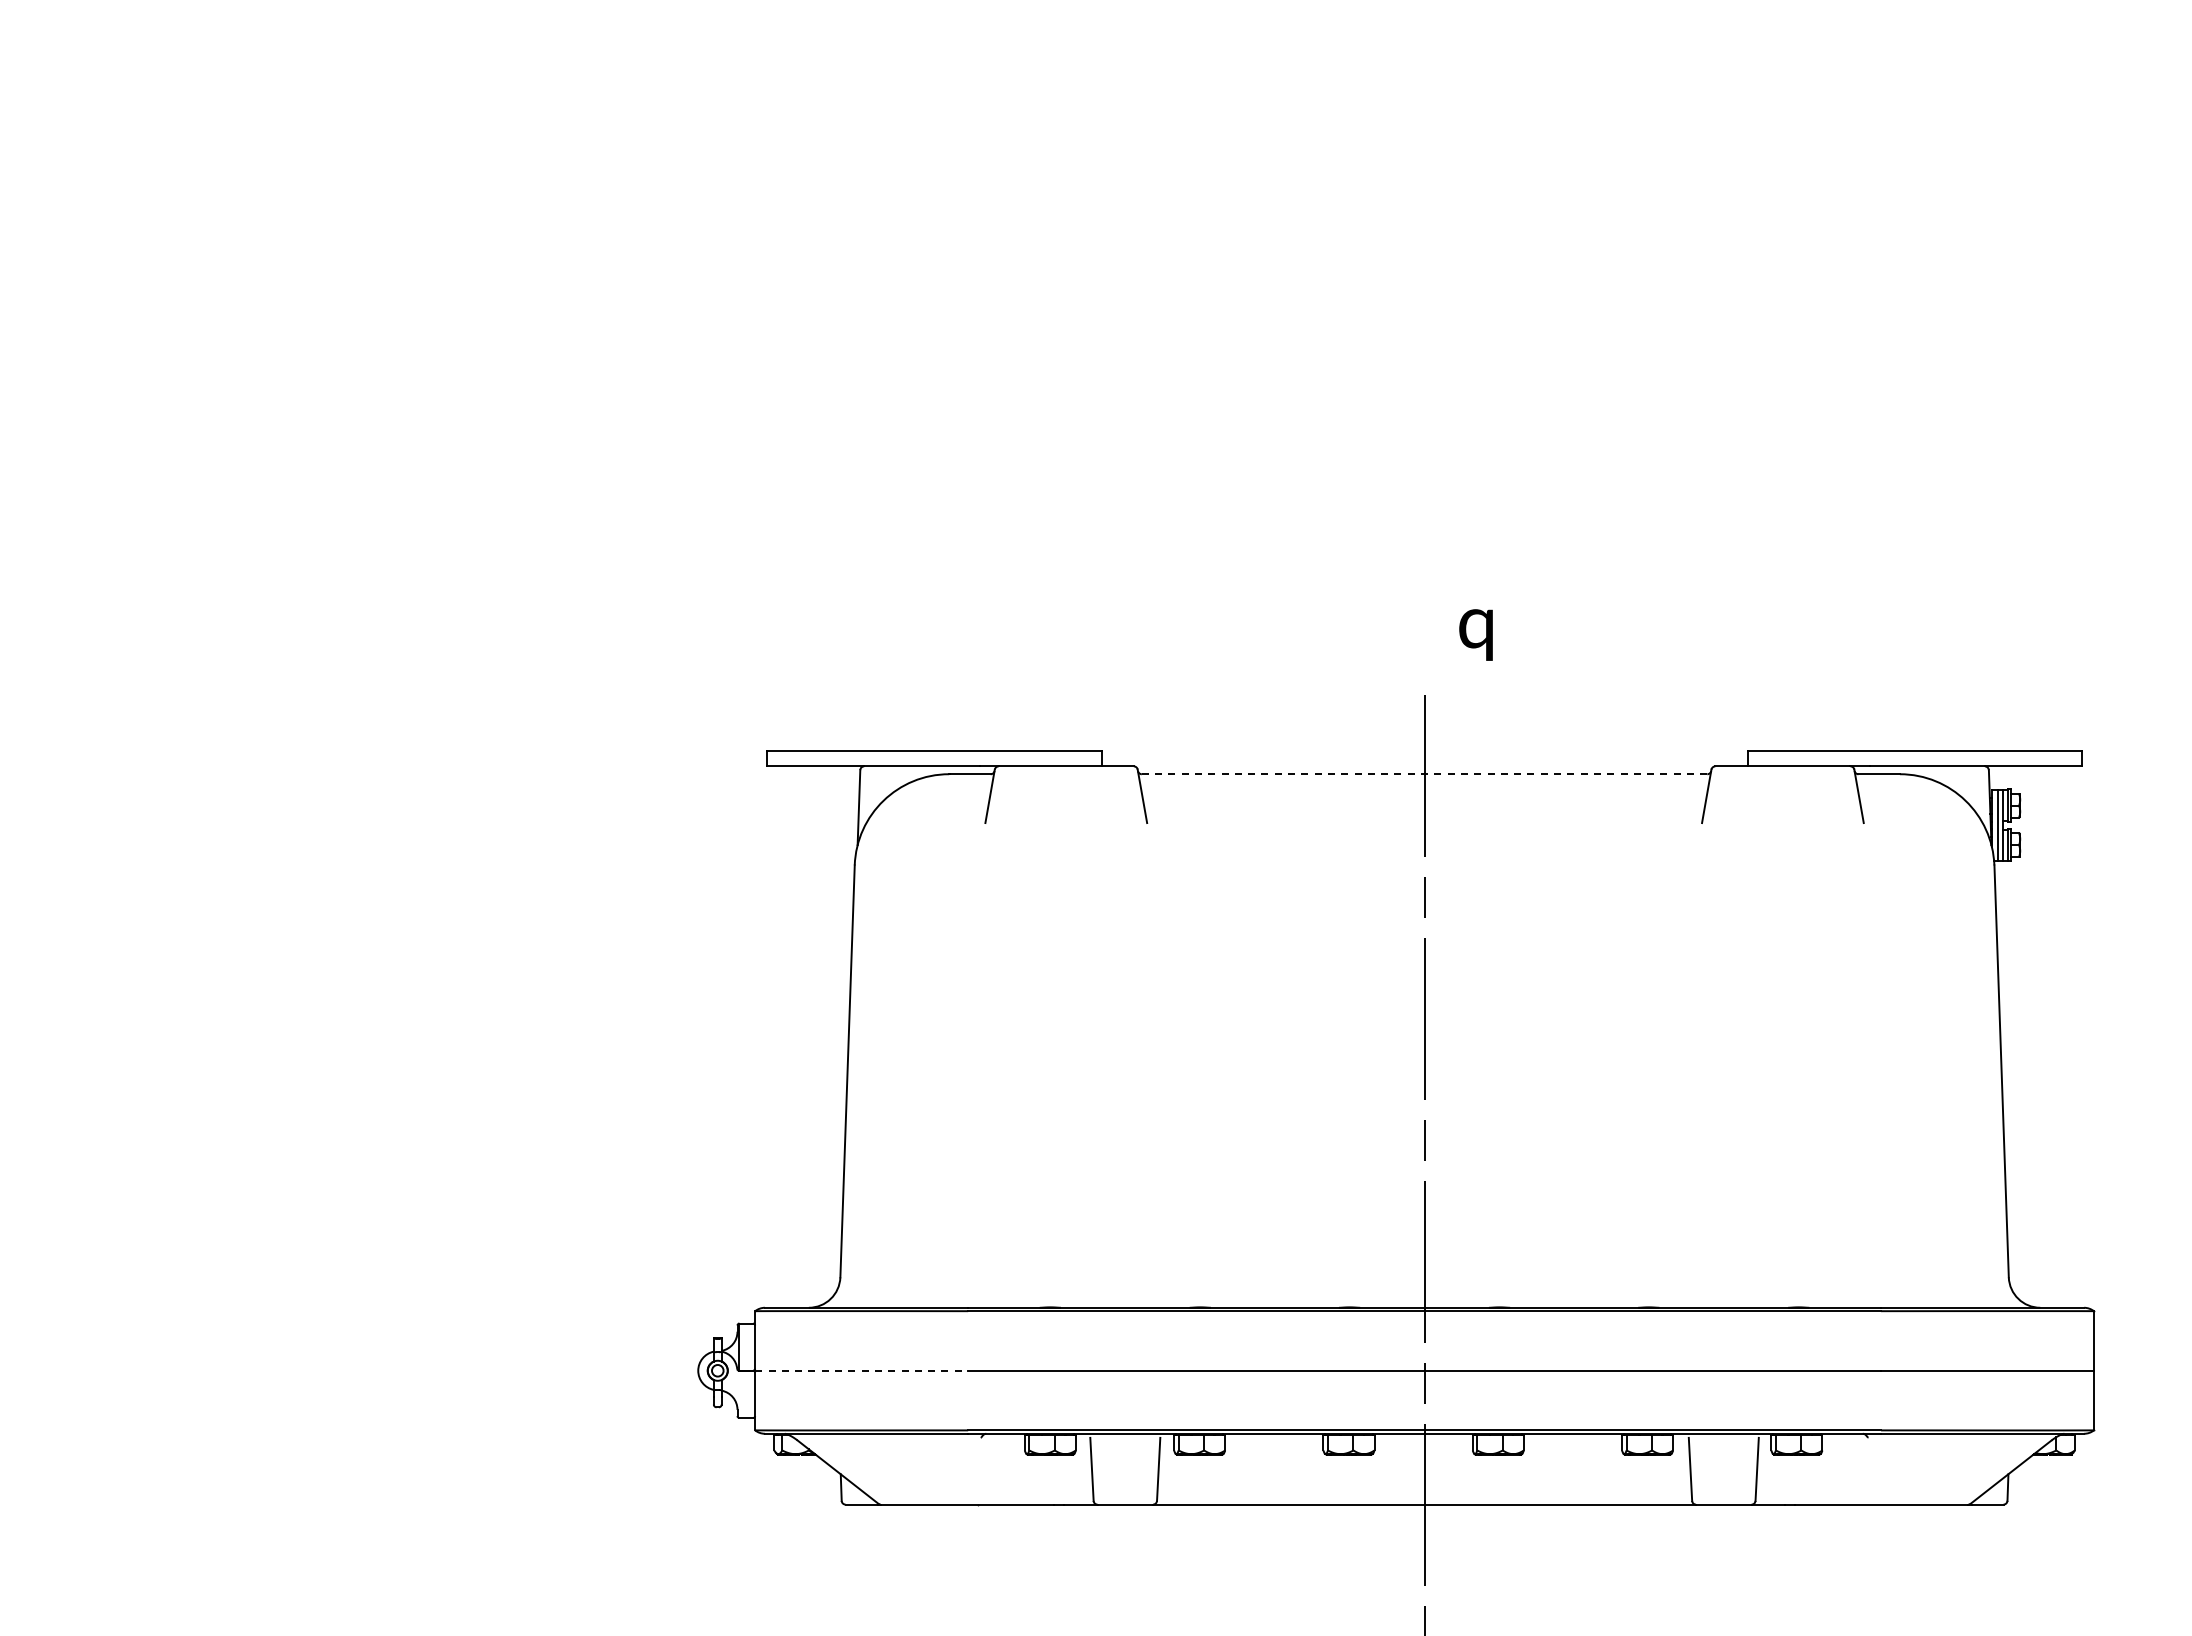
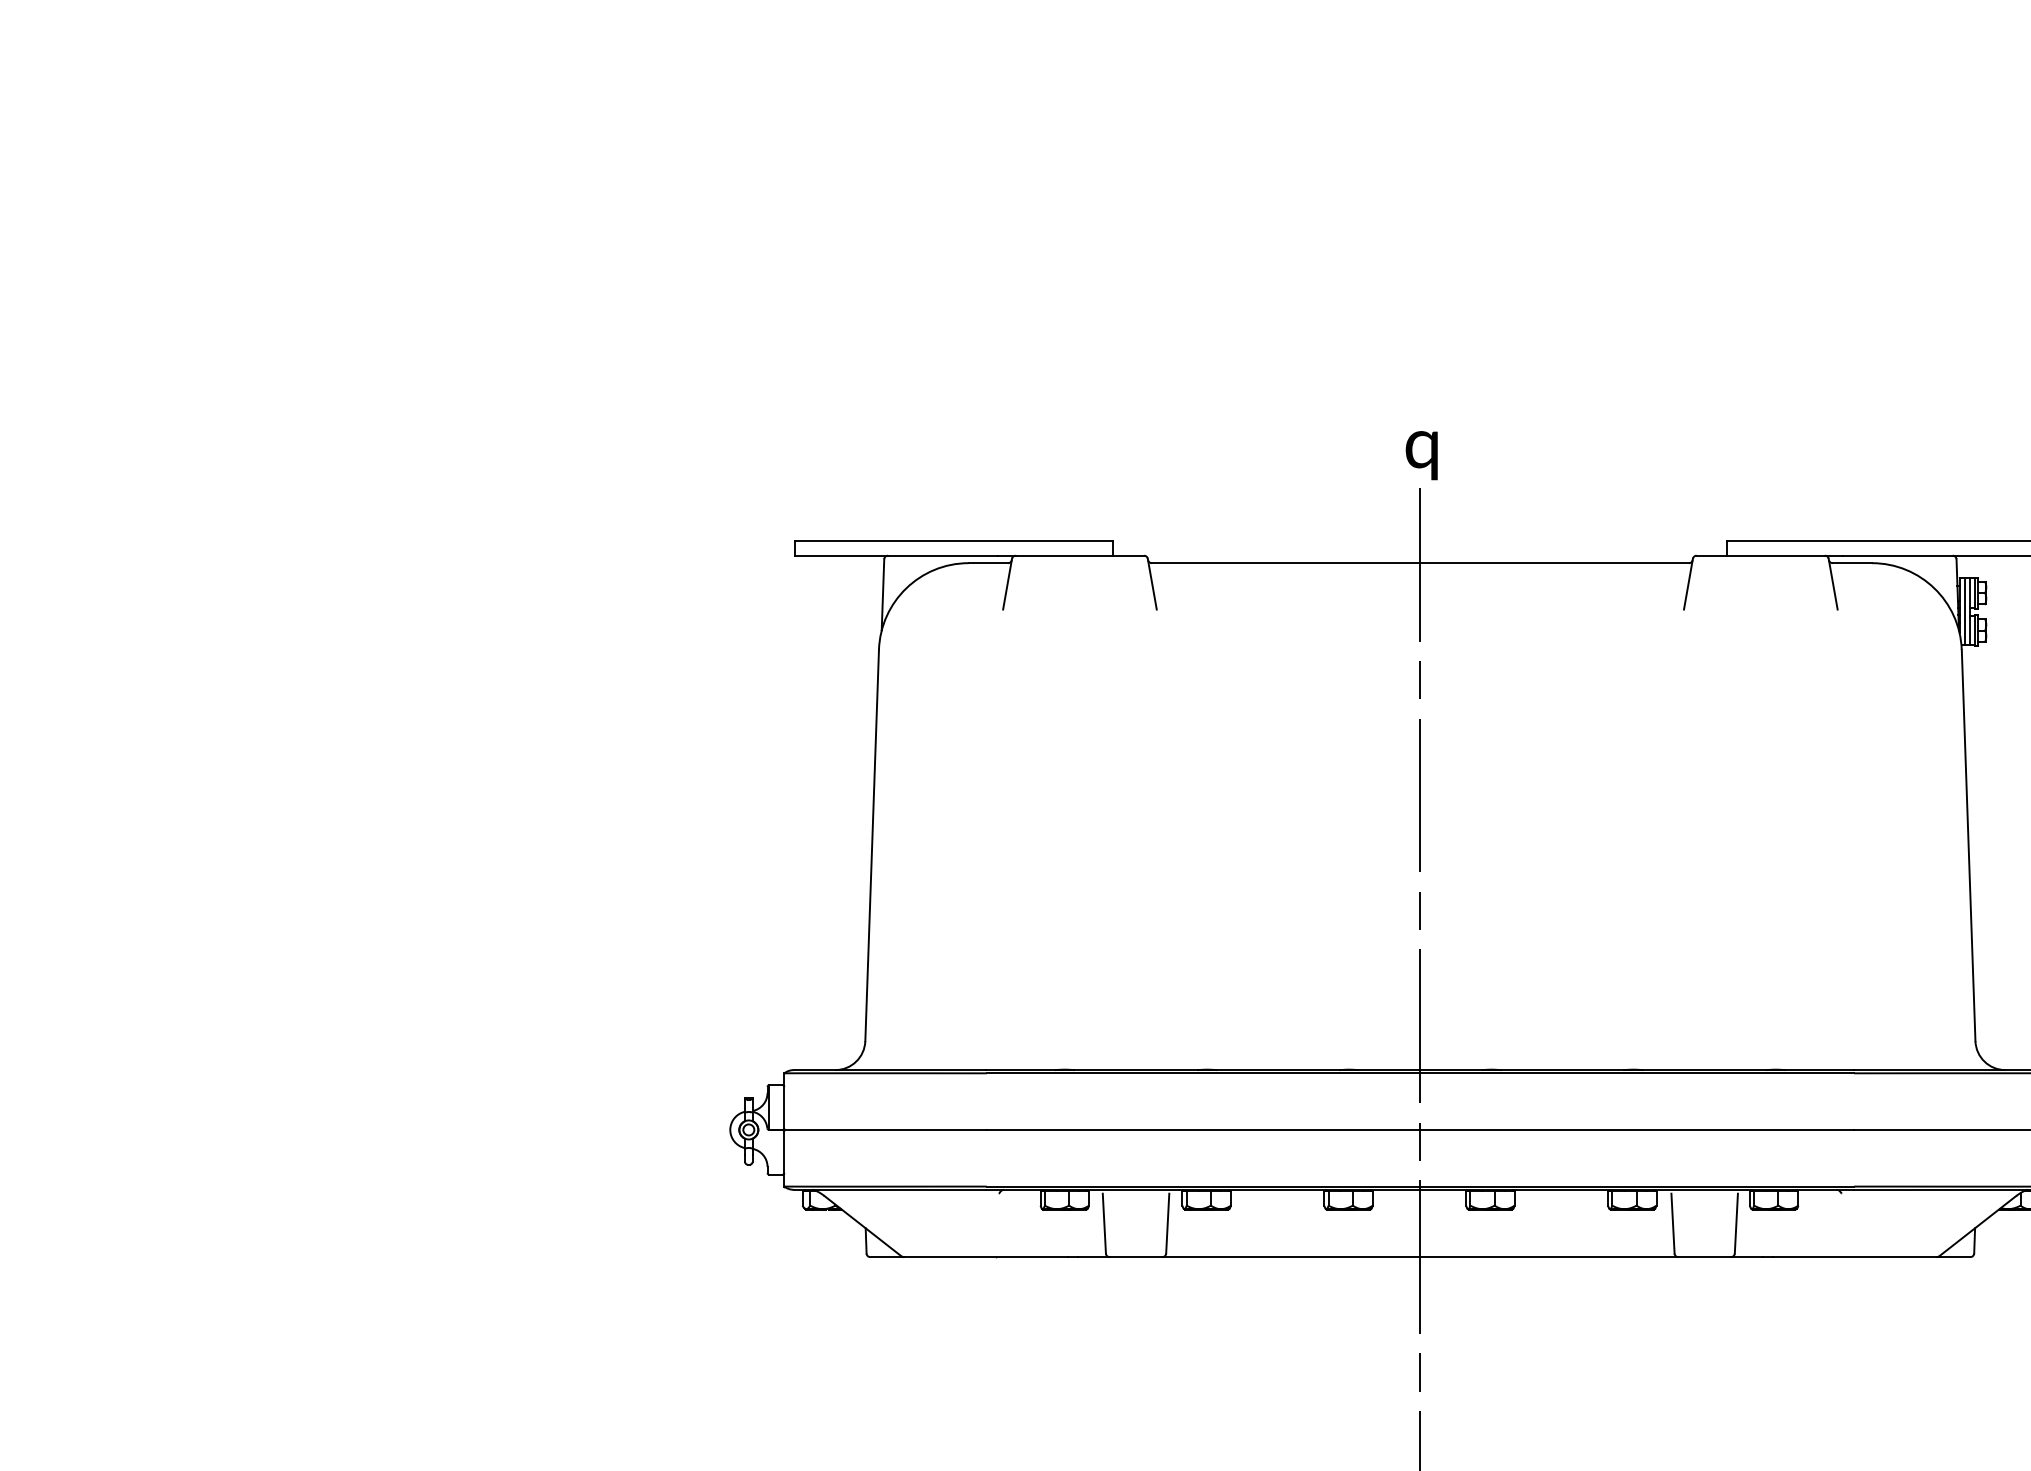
text: (1475, 634) -> (1421, 455), moved
line: (1424, 774) -> (1420, 563), dashed -> solid
line: (862, 1370) -> (886, 1129), dashed -> solid

